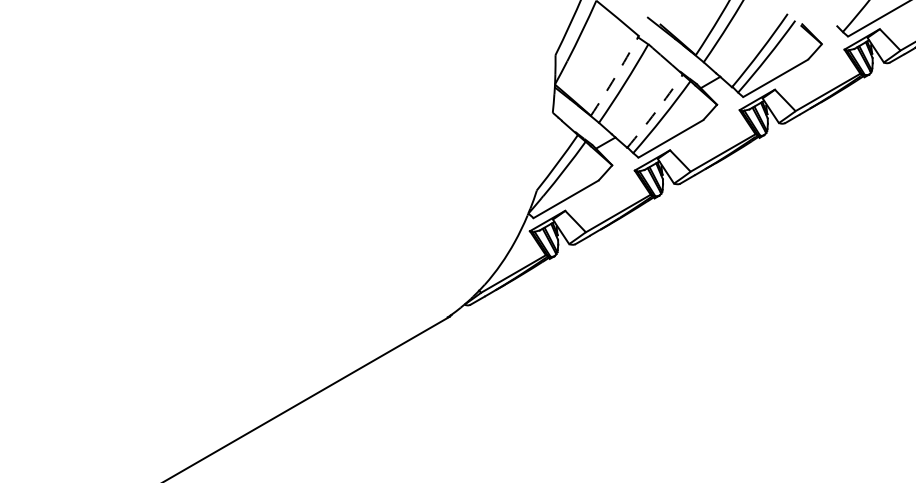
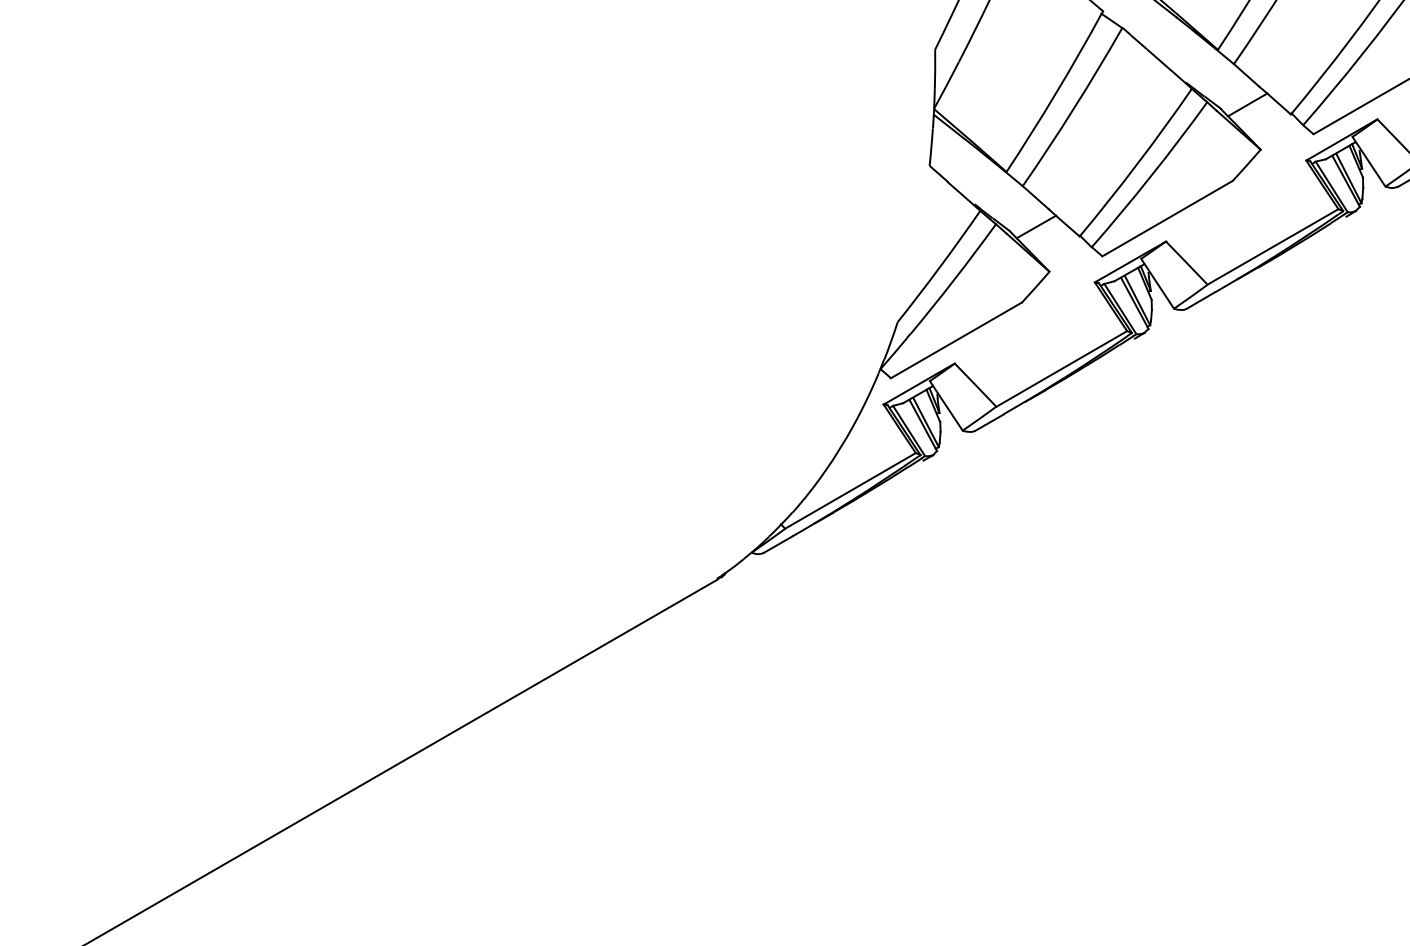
arc: (615, 77) -> (1056, 94), dashed -> solid
arc: (655, 111) -> (1136, 163), dashed -> solid

